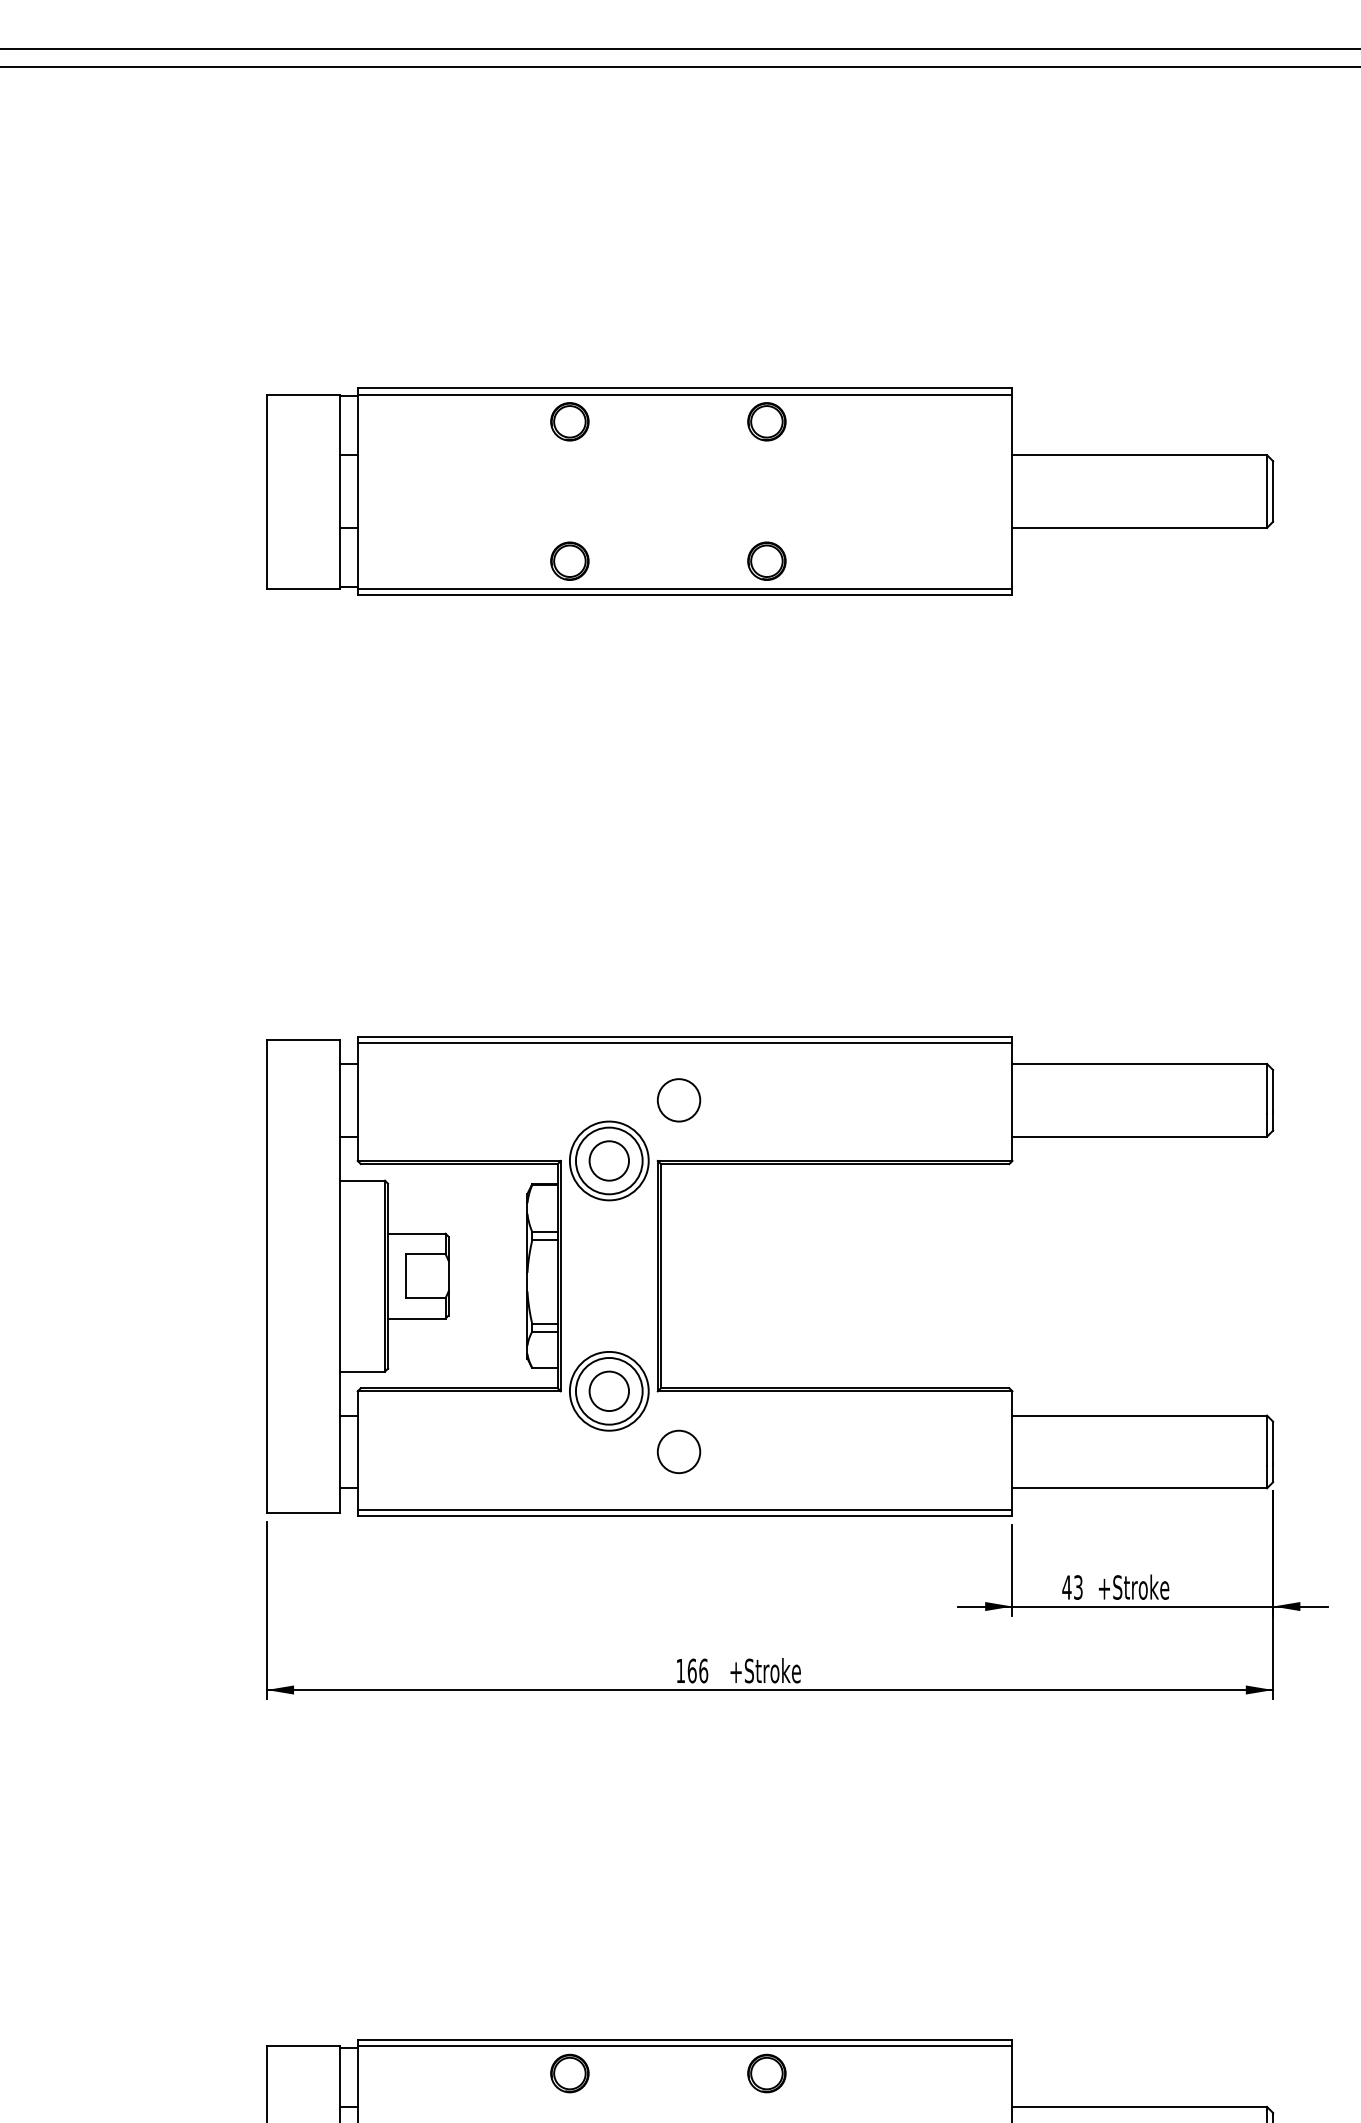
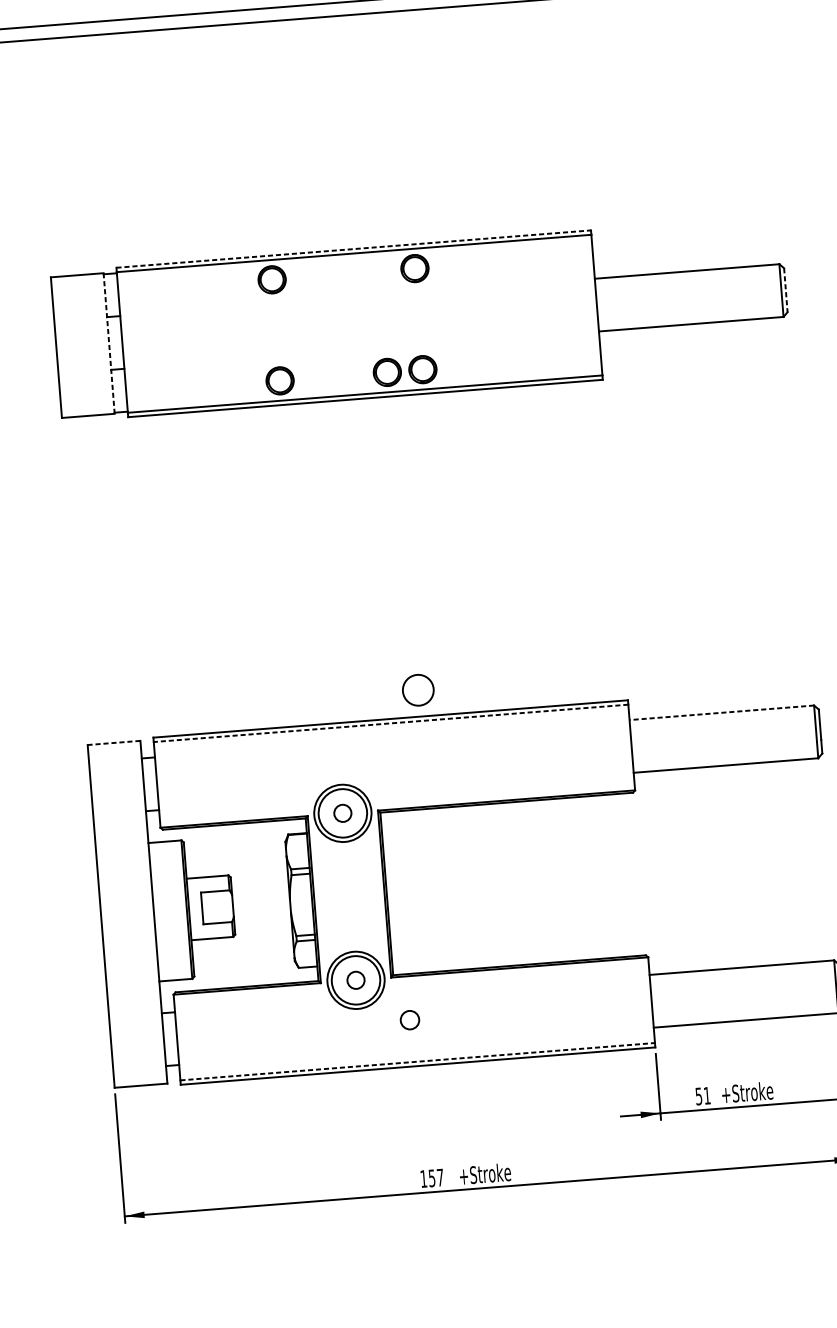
line: (685, 388) -> (354, 249), solid -> dashed
line: (339, 491) -> (109, 343), solid -> dashed
line: (1273, 492) -> (786, 290), solid -> dashed
part: (717, 560) -> (387, 371), added
line: (302, 1039) -> (113, 742), solid -> dashed
line: (684, 1042) -> (390, 723), solid -> dashed
line: (1139, 1063) -> (721, 712), solid -> dashed
circle: (678, 1100) -> (417, 690), moved
circle: (609, 1160) -> (342, 813), size x0.6
circle: (609, 1391) -> (356, 980), size x0.6
circle: (678, 1451) -> (409, 1020), size x0.6
line: (685, 1509) -> (417, 1061), solid -> dashed
text: (1072, 1587) -> (702, 1096), 43 -> 51
text: (697, 1670) -> (435, 1177), 166 -> 157

